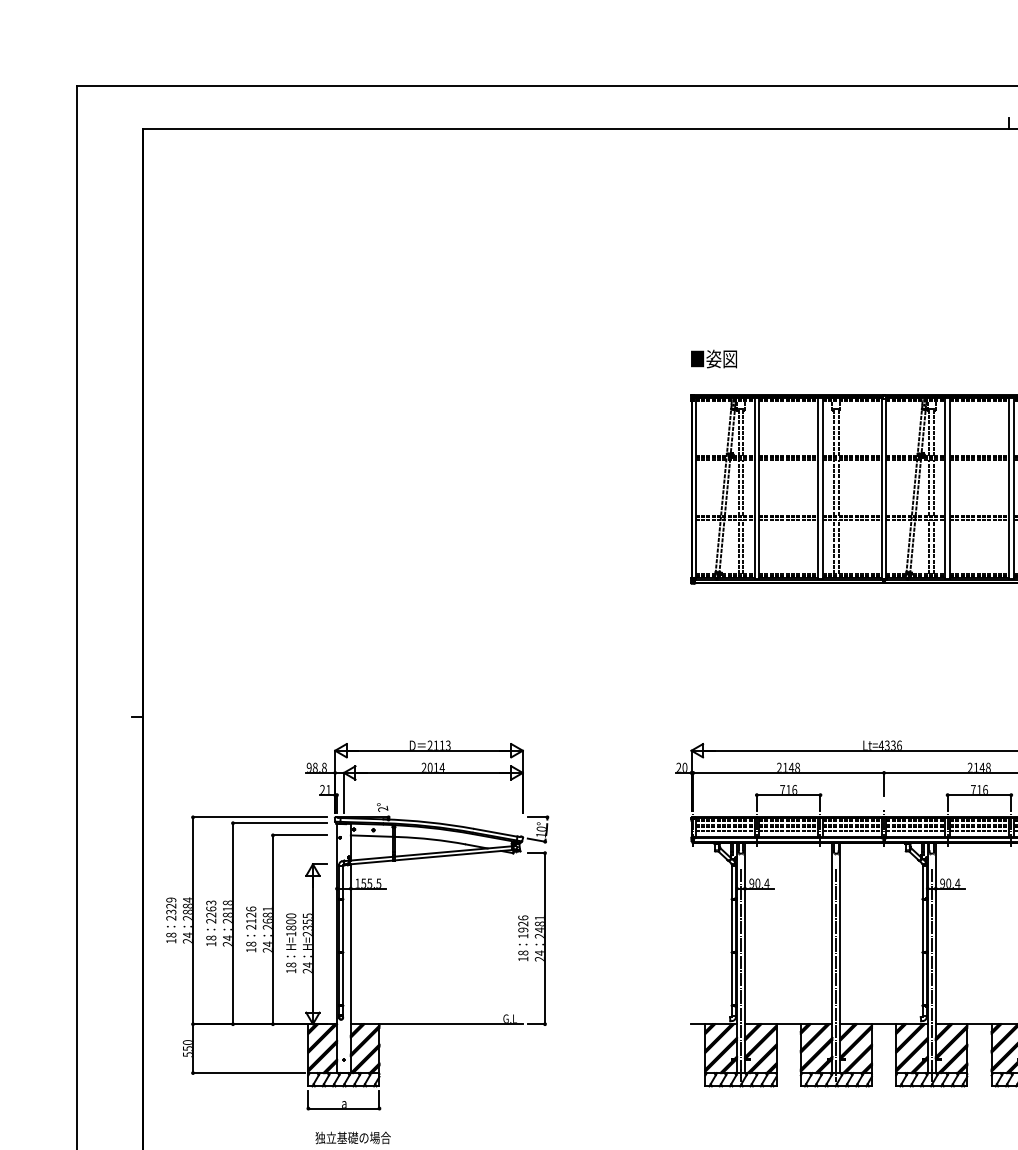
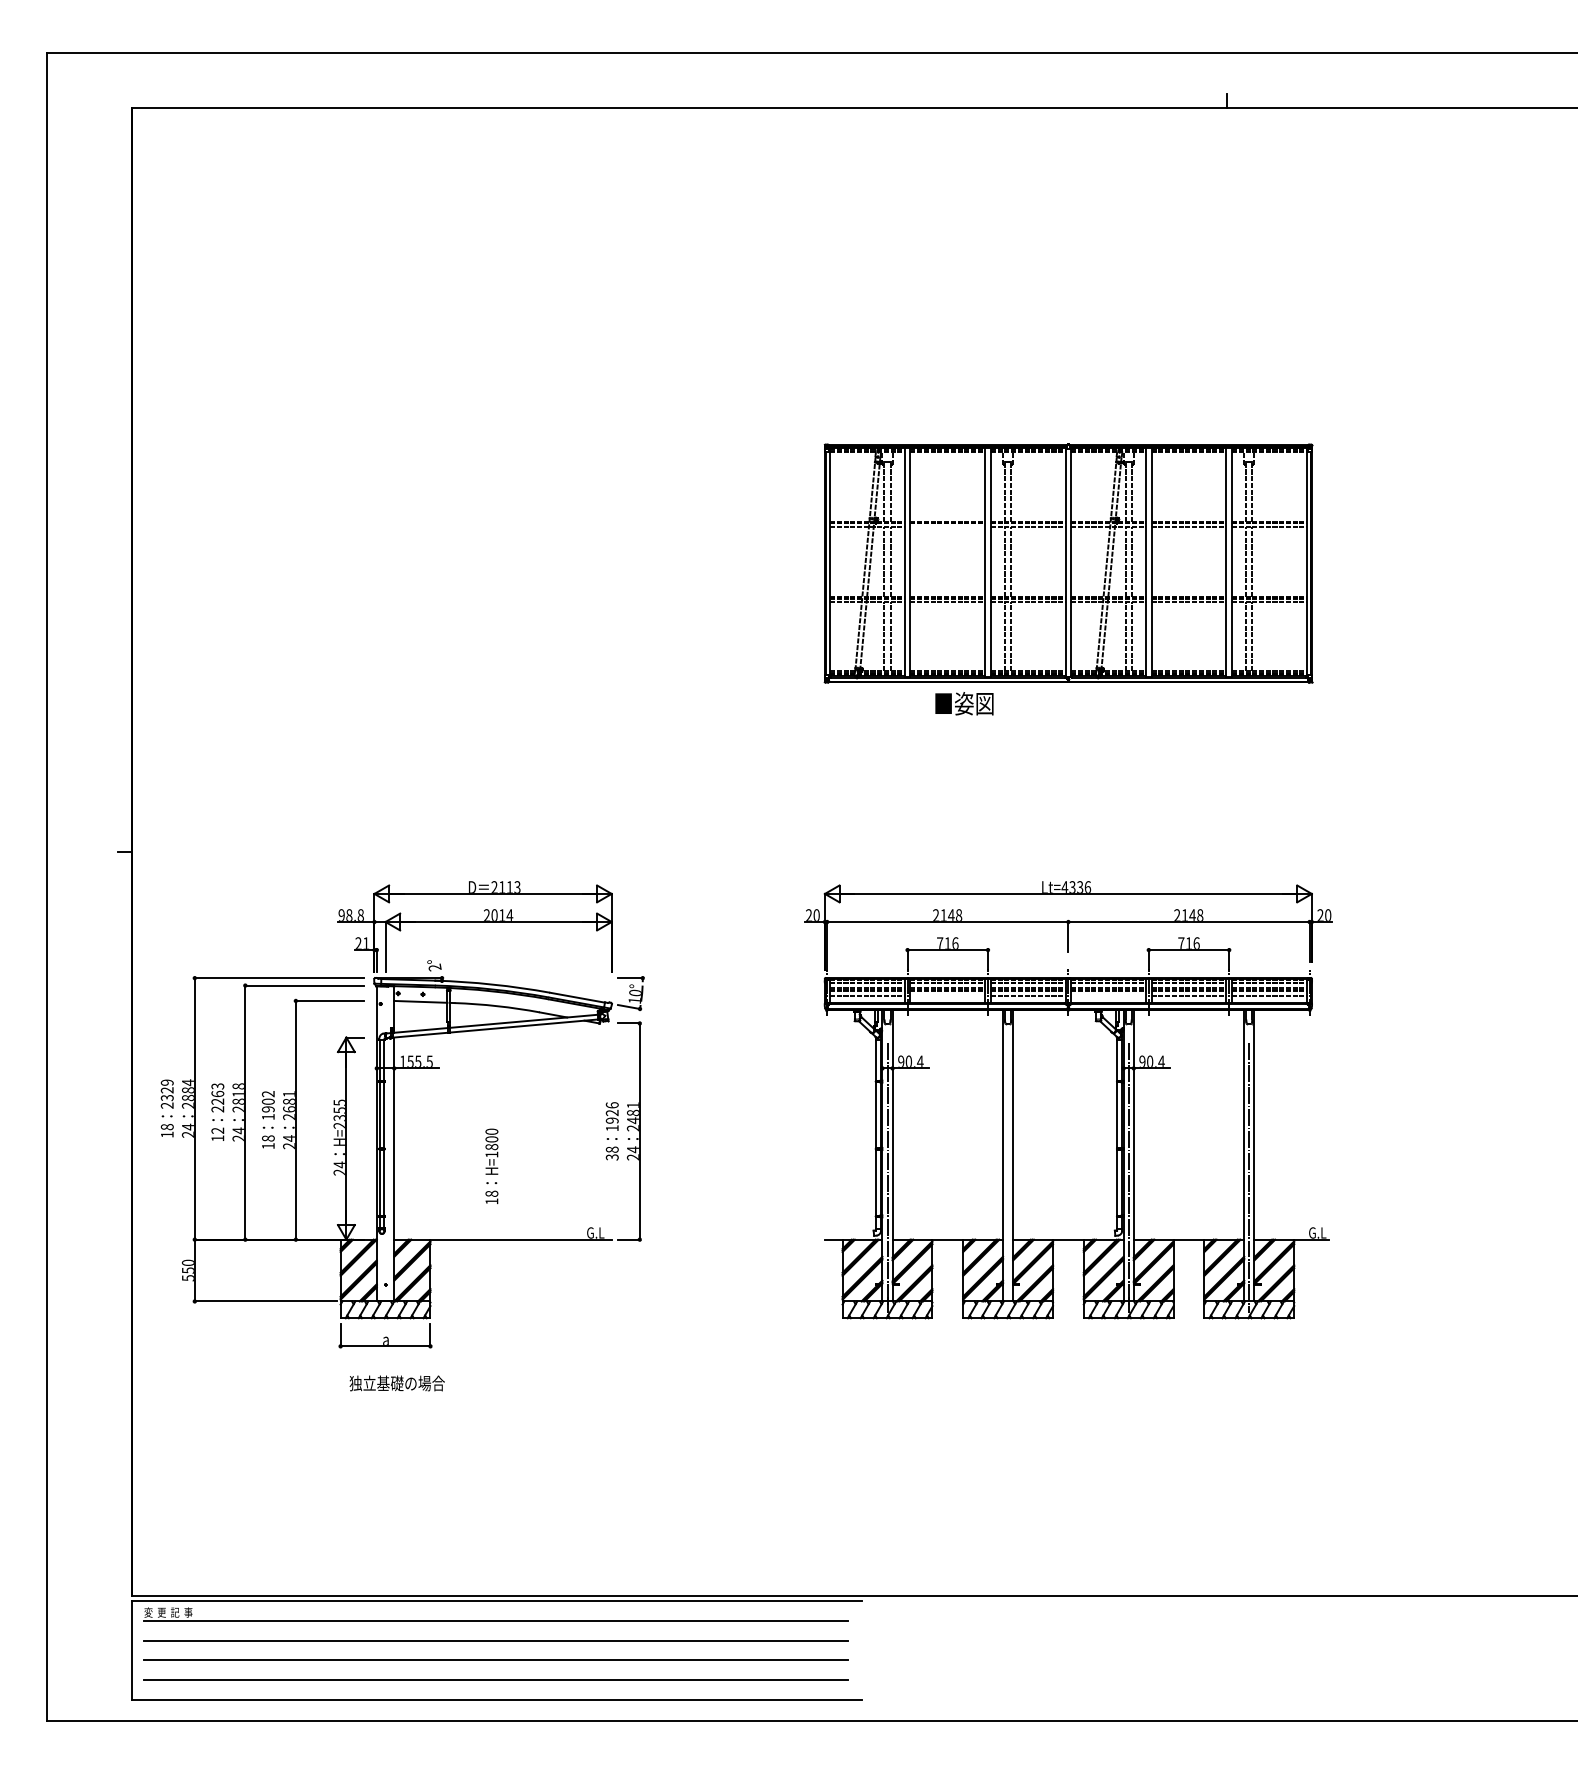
text: (714, 358) -> (964, 703), moved
line: (788, 460) -> (947, 526), removed
line: (788, 831) -> (947, 995), removed
line: (915, 831) -> (1108, 995), removed
text: (250, 918) -> (267, 1105), 2126 -> 1902
text: (211, 937) -> (217, 1130), 18 -> 12
text: (290, 942) -> (491, 1165), moved
text: (522, 959) -> (611, 1157), 18 -> 38
line: (836, 975) -> (1008, 1177), removed

